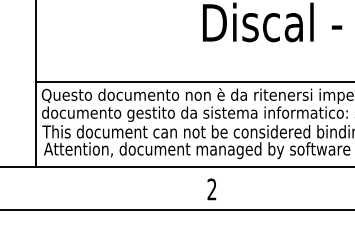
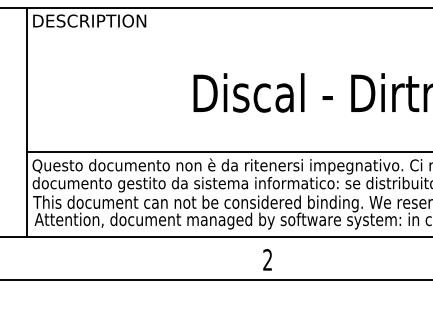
text: (211, 189) -> (267, 259), moved

